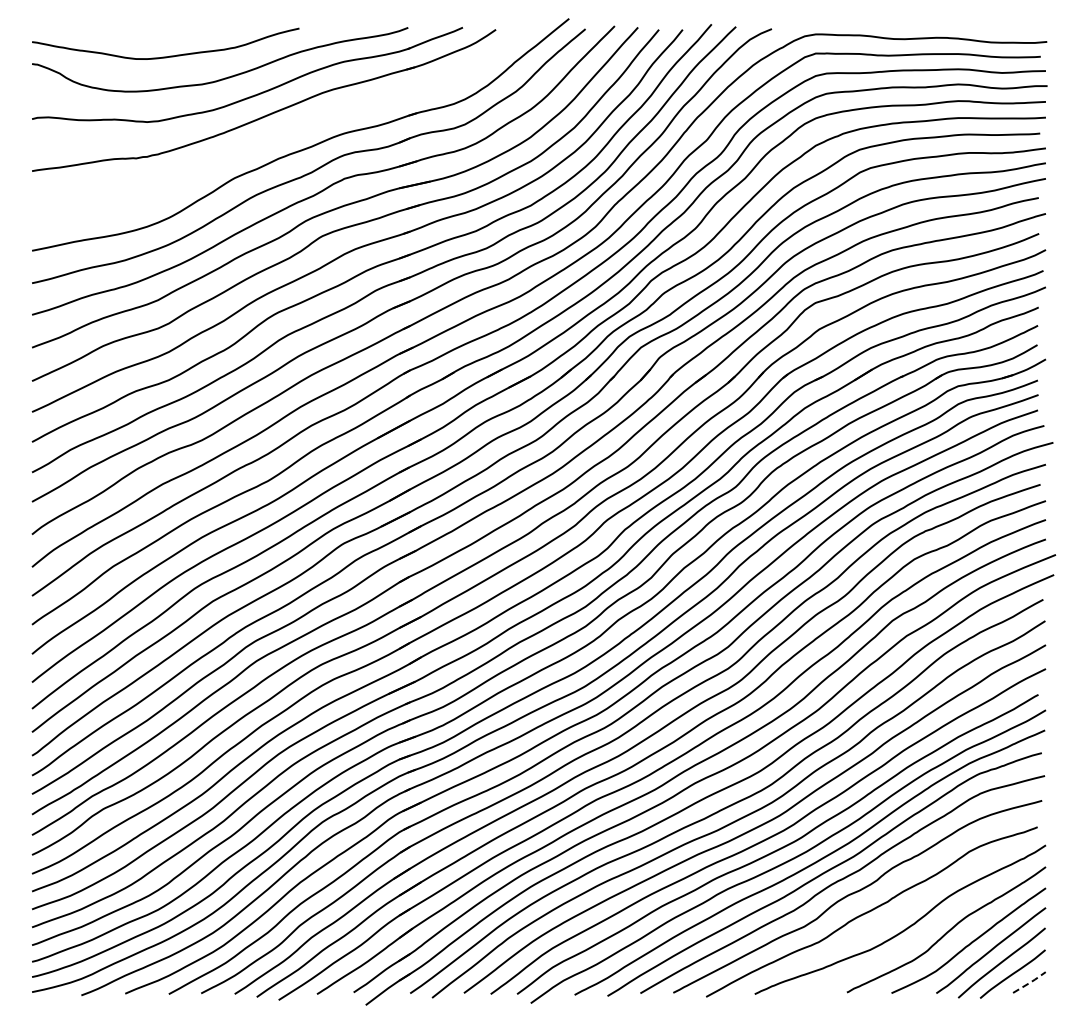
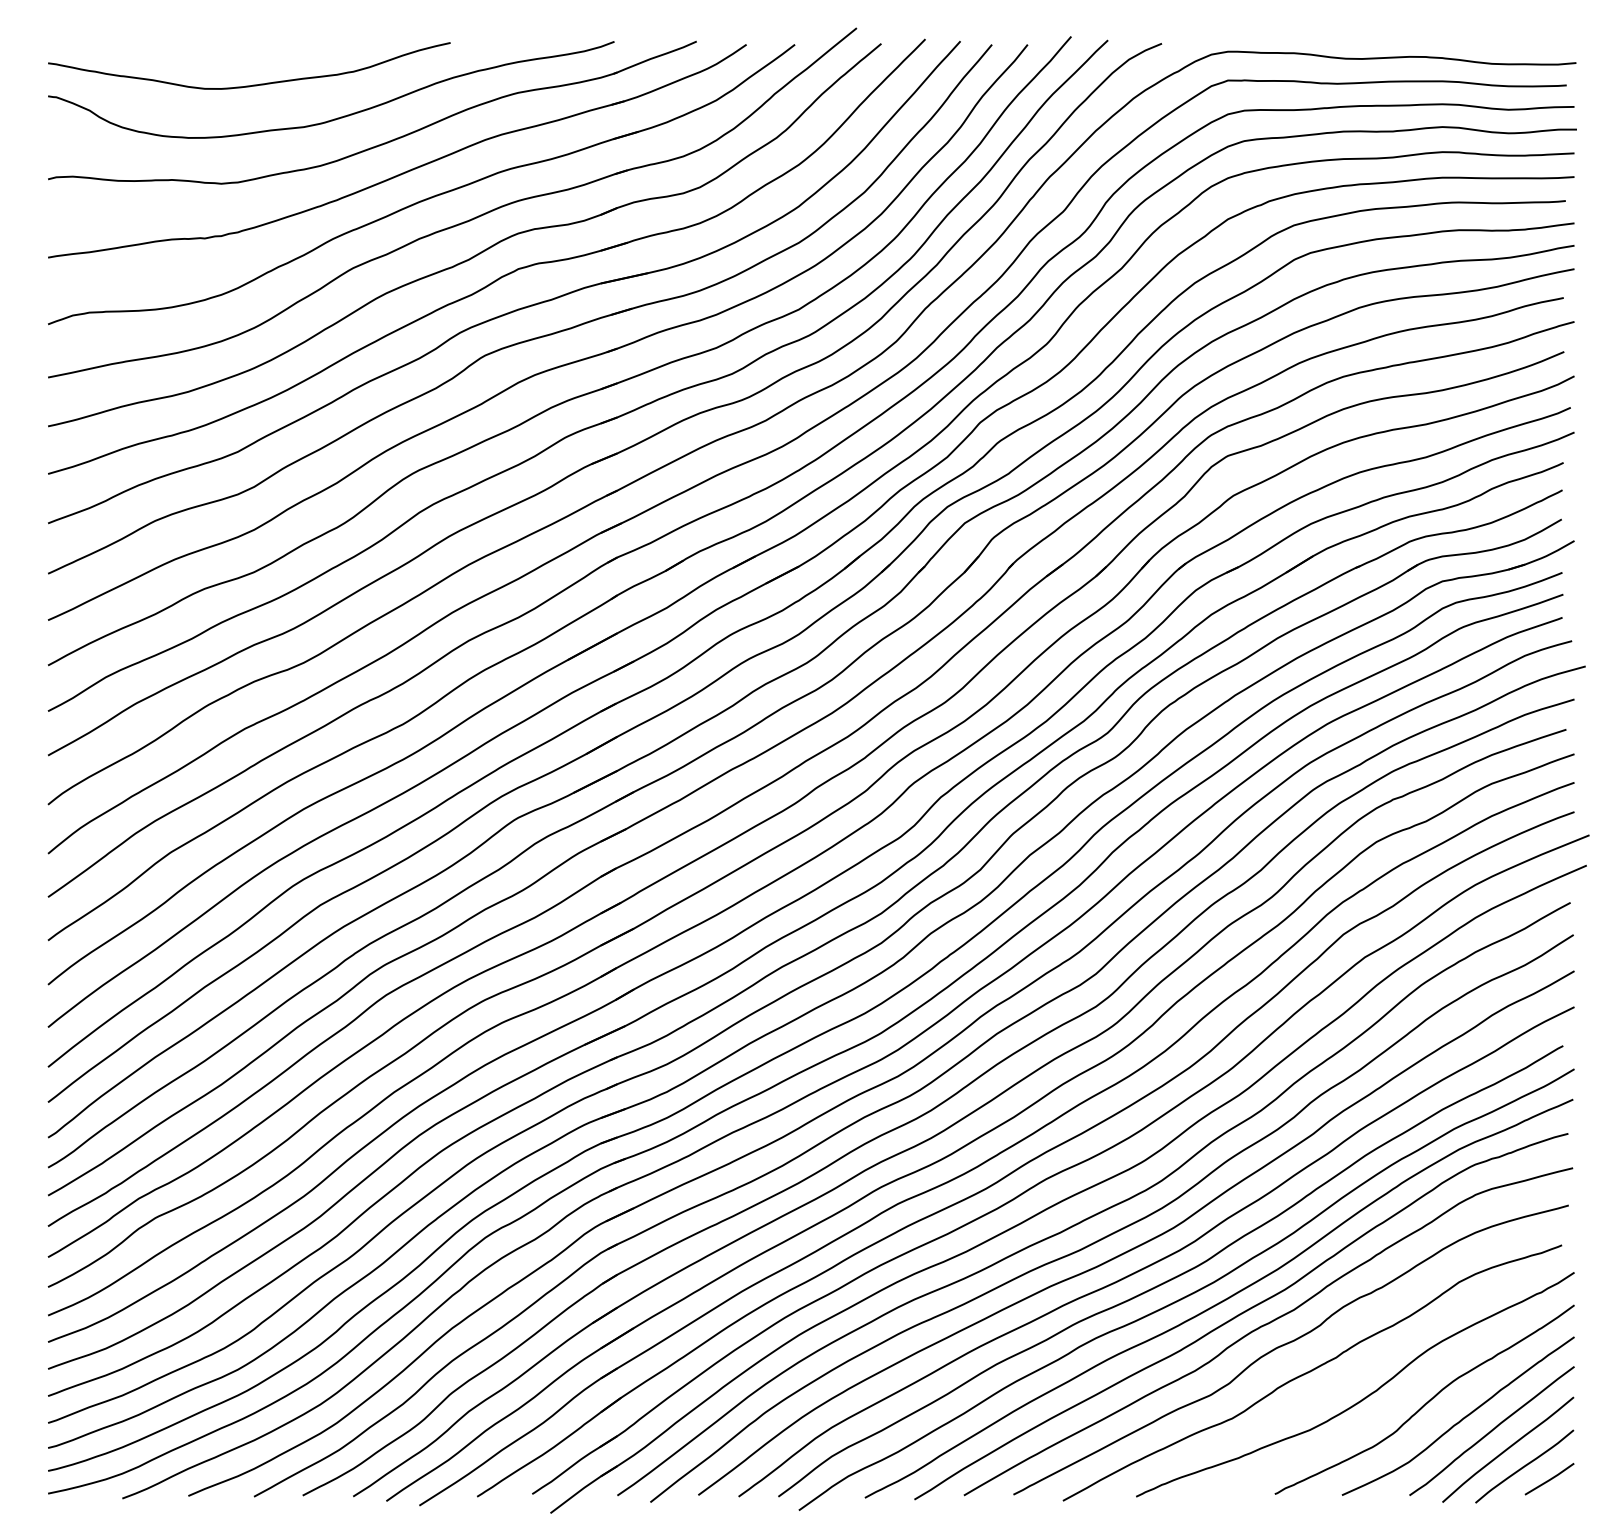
part: (282, 131) -> (425, 197), added
line: (1030, 982) -> (1551, 1479), dashed -> solid

